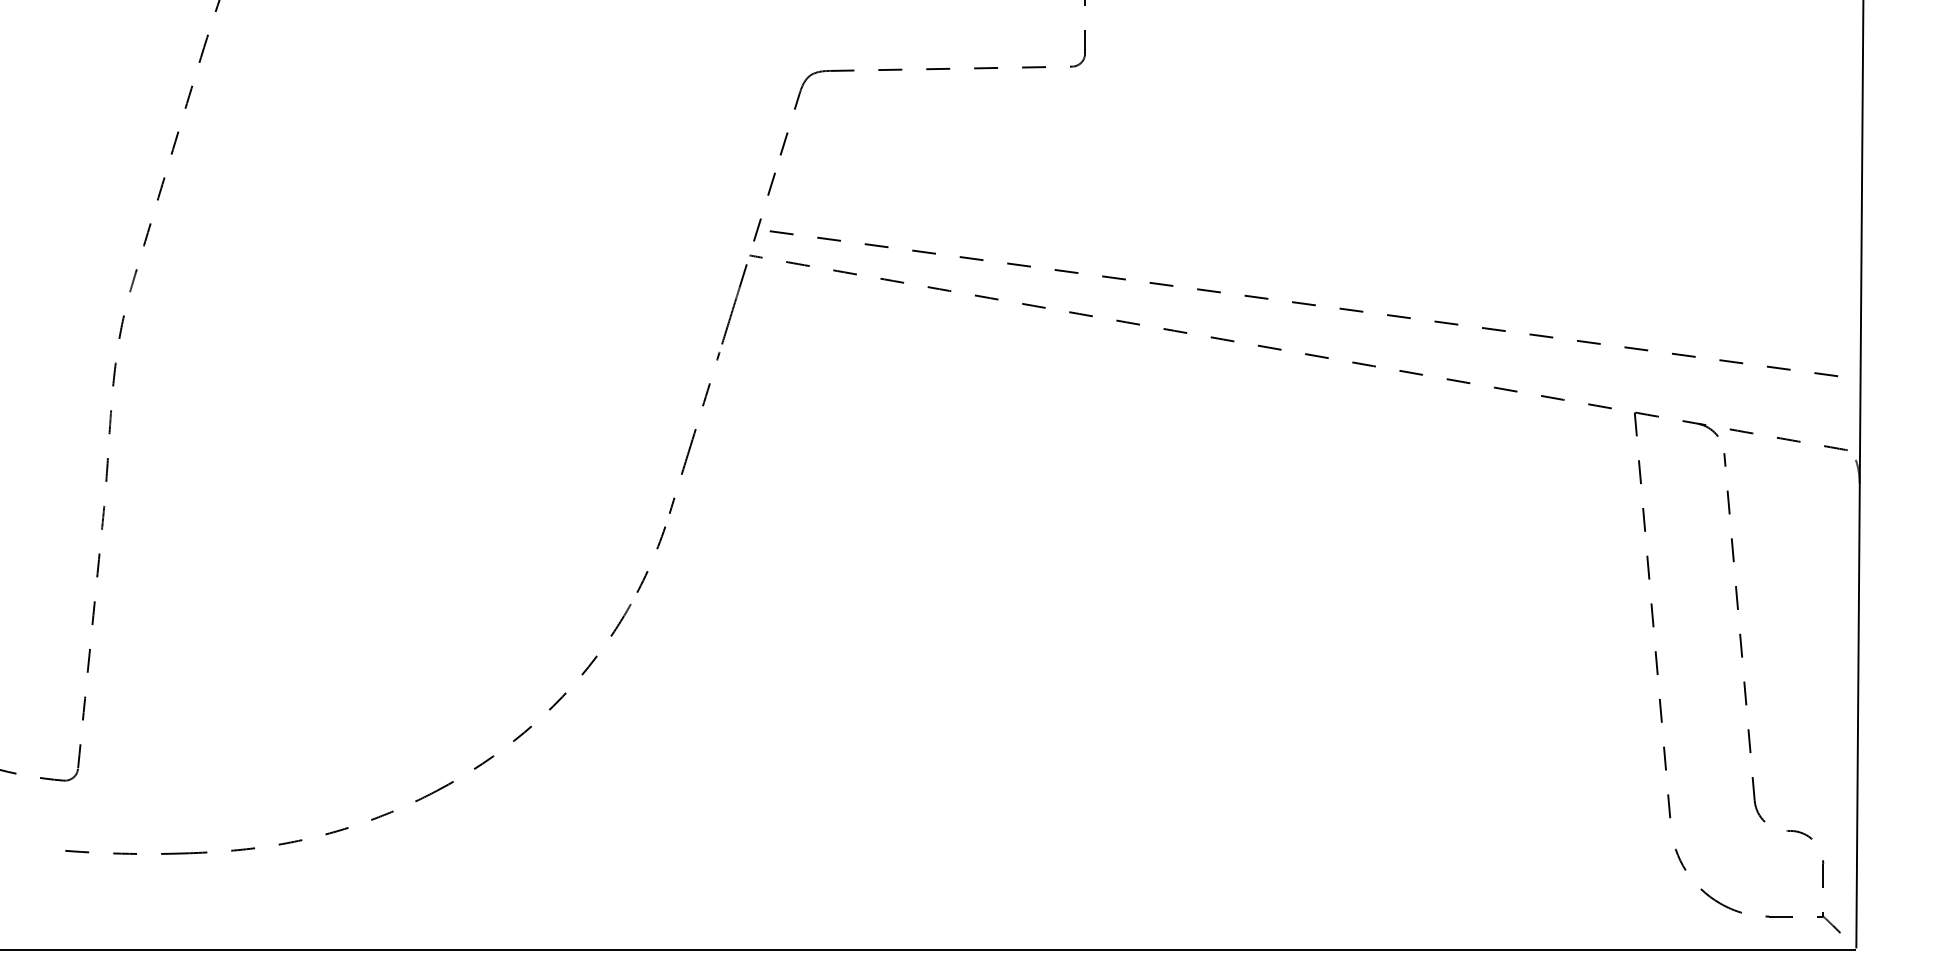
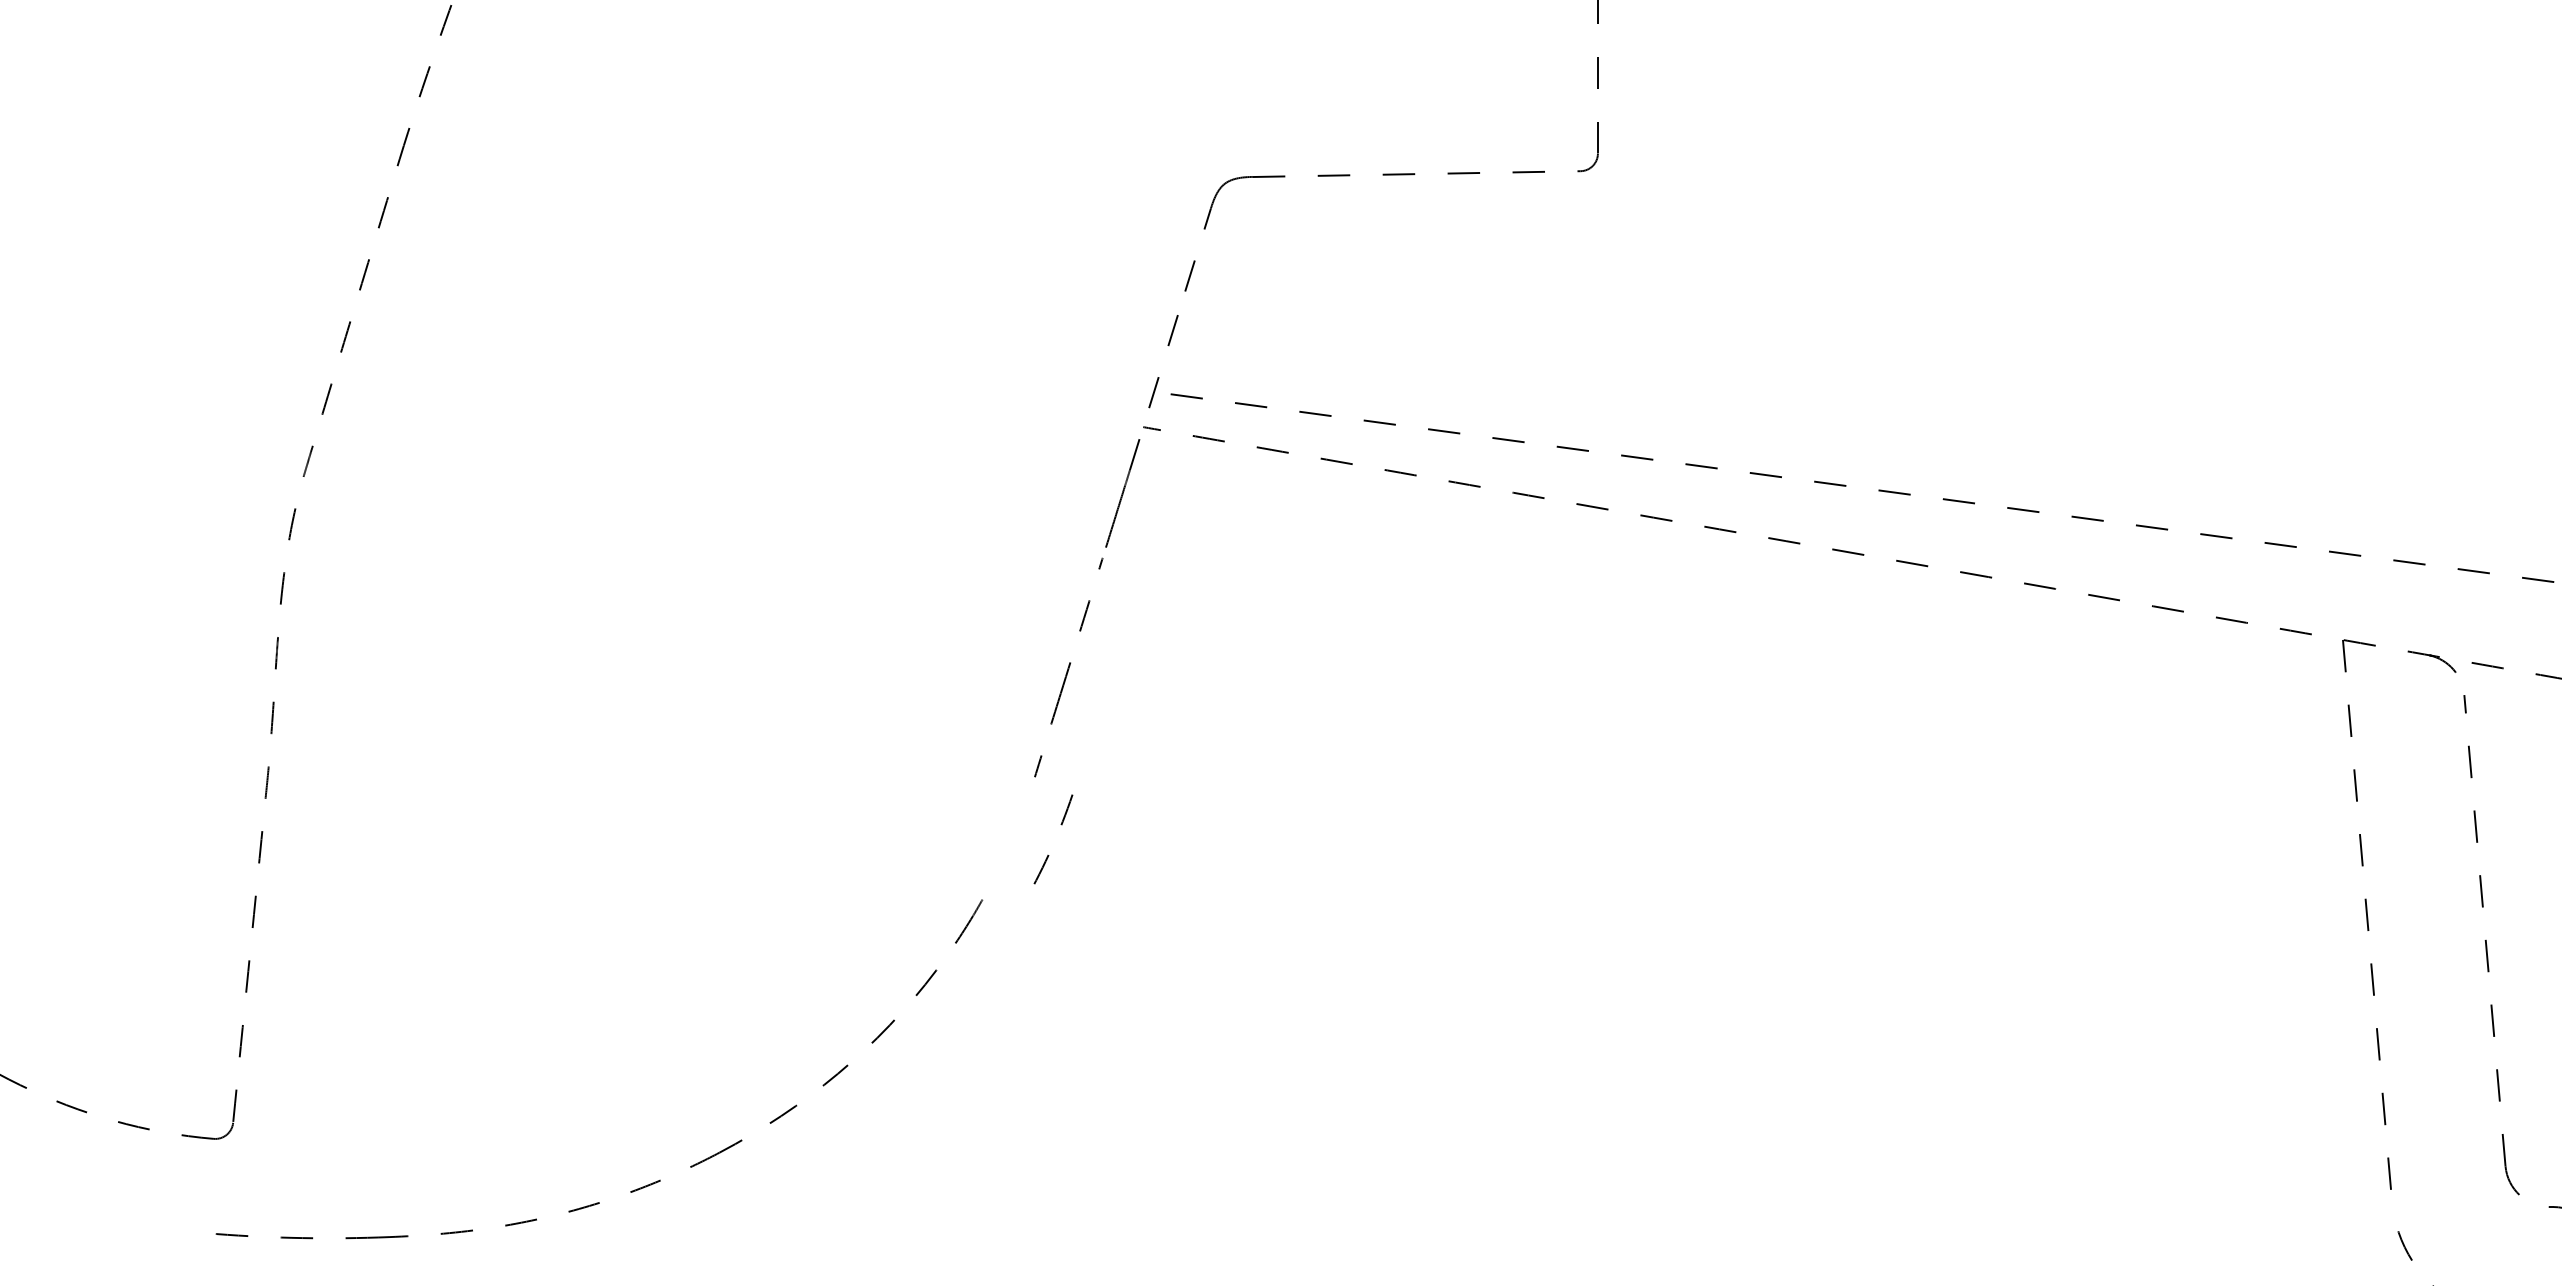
part: (657, 549) -> (1061, 825), moved

